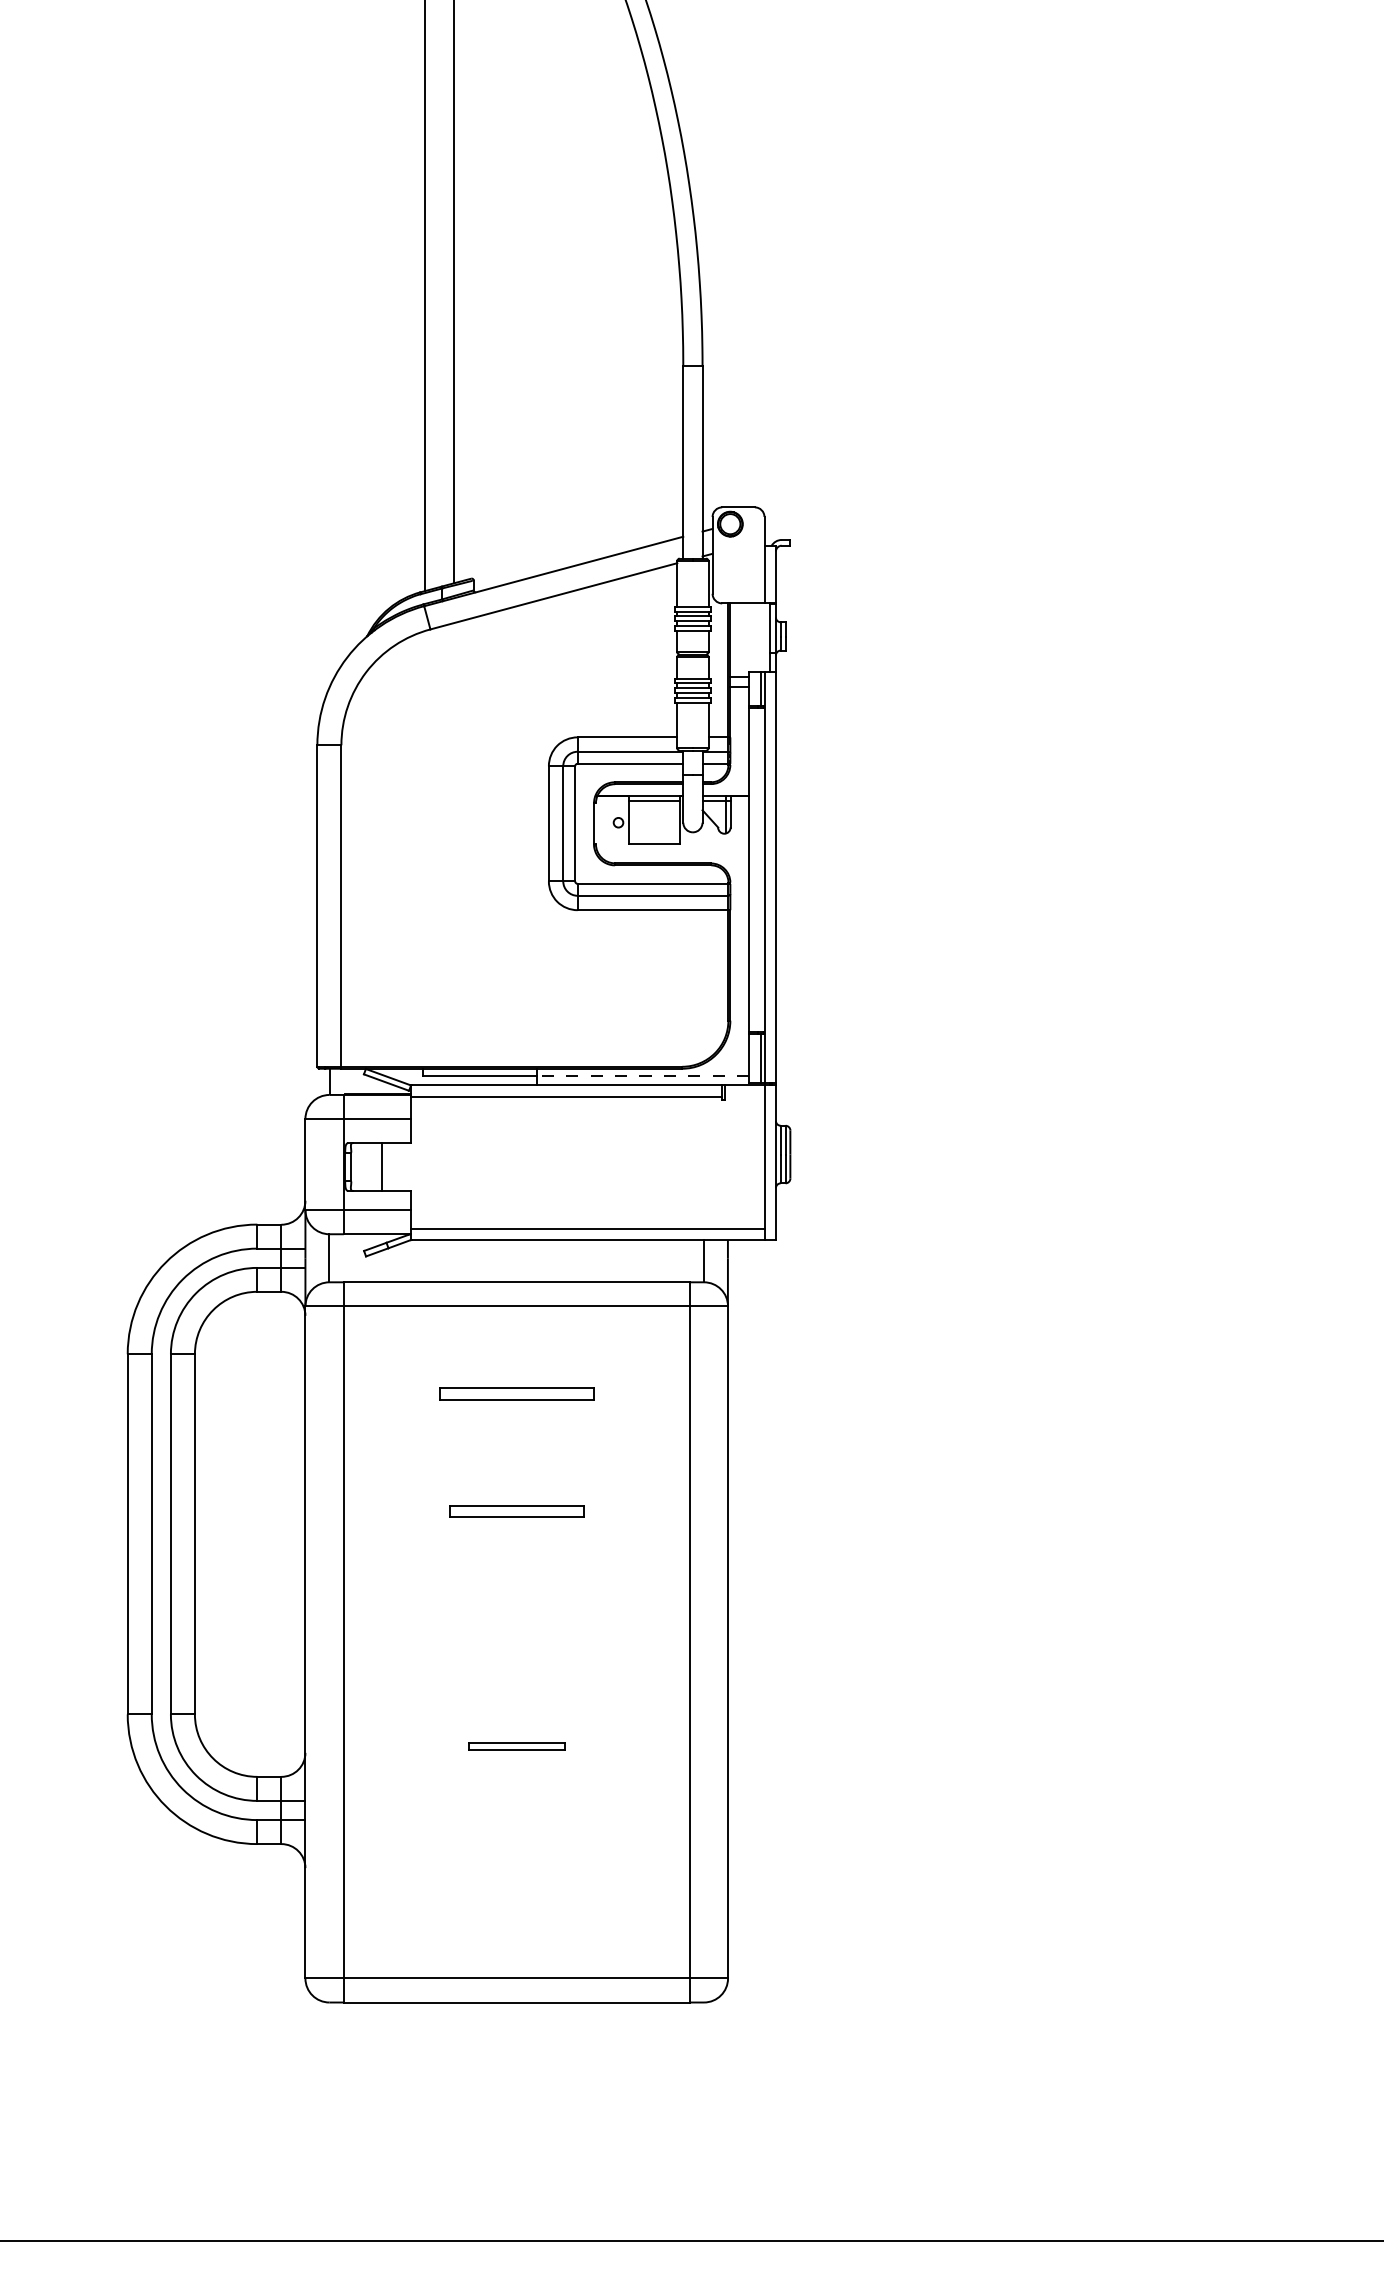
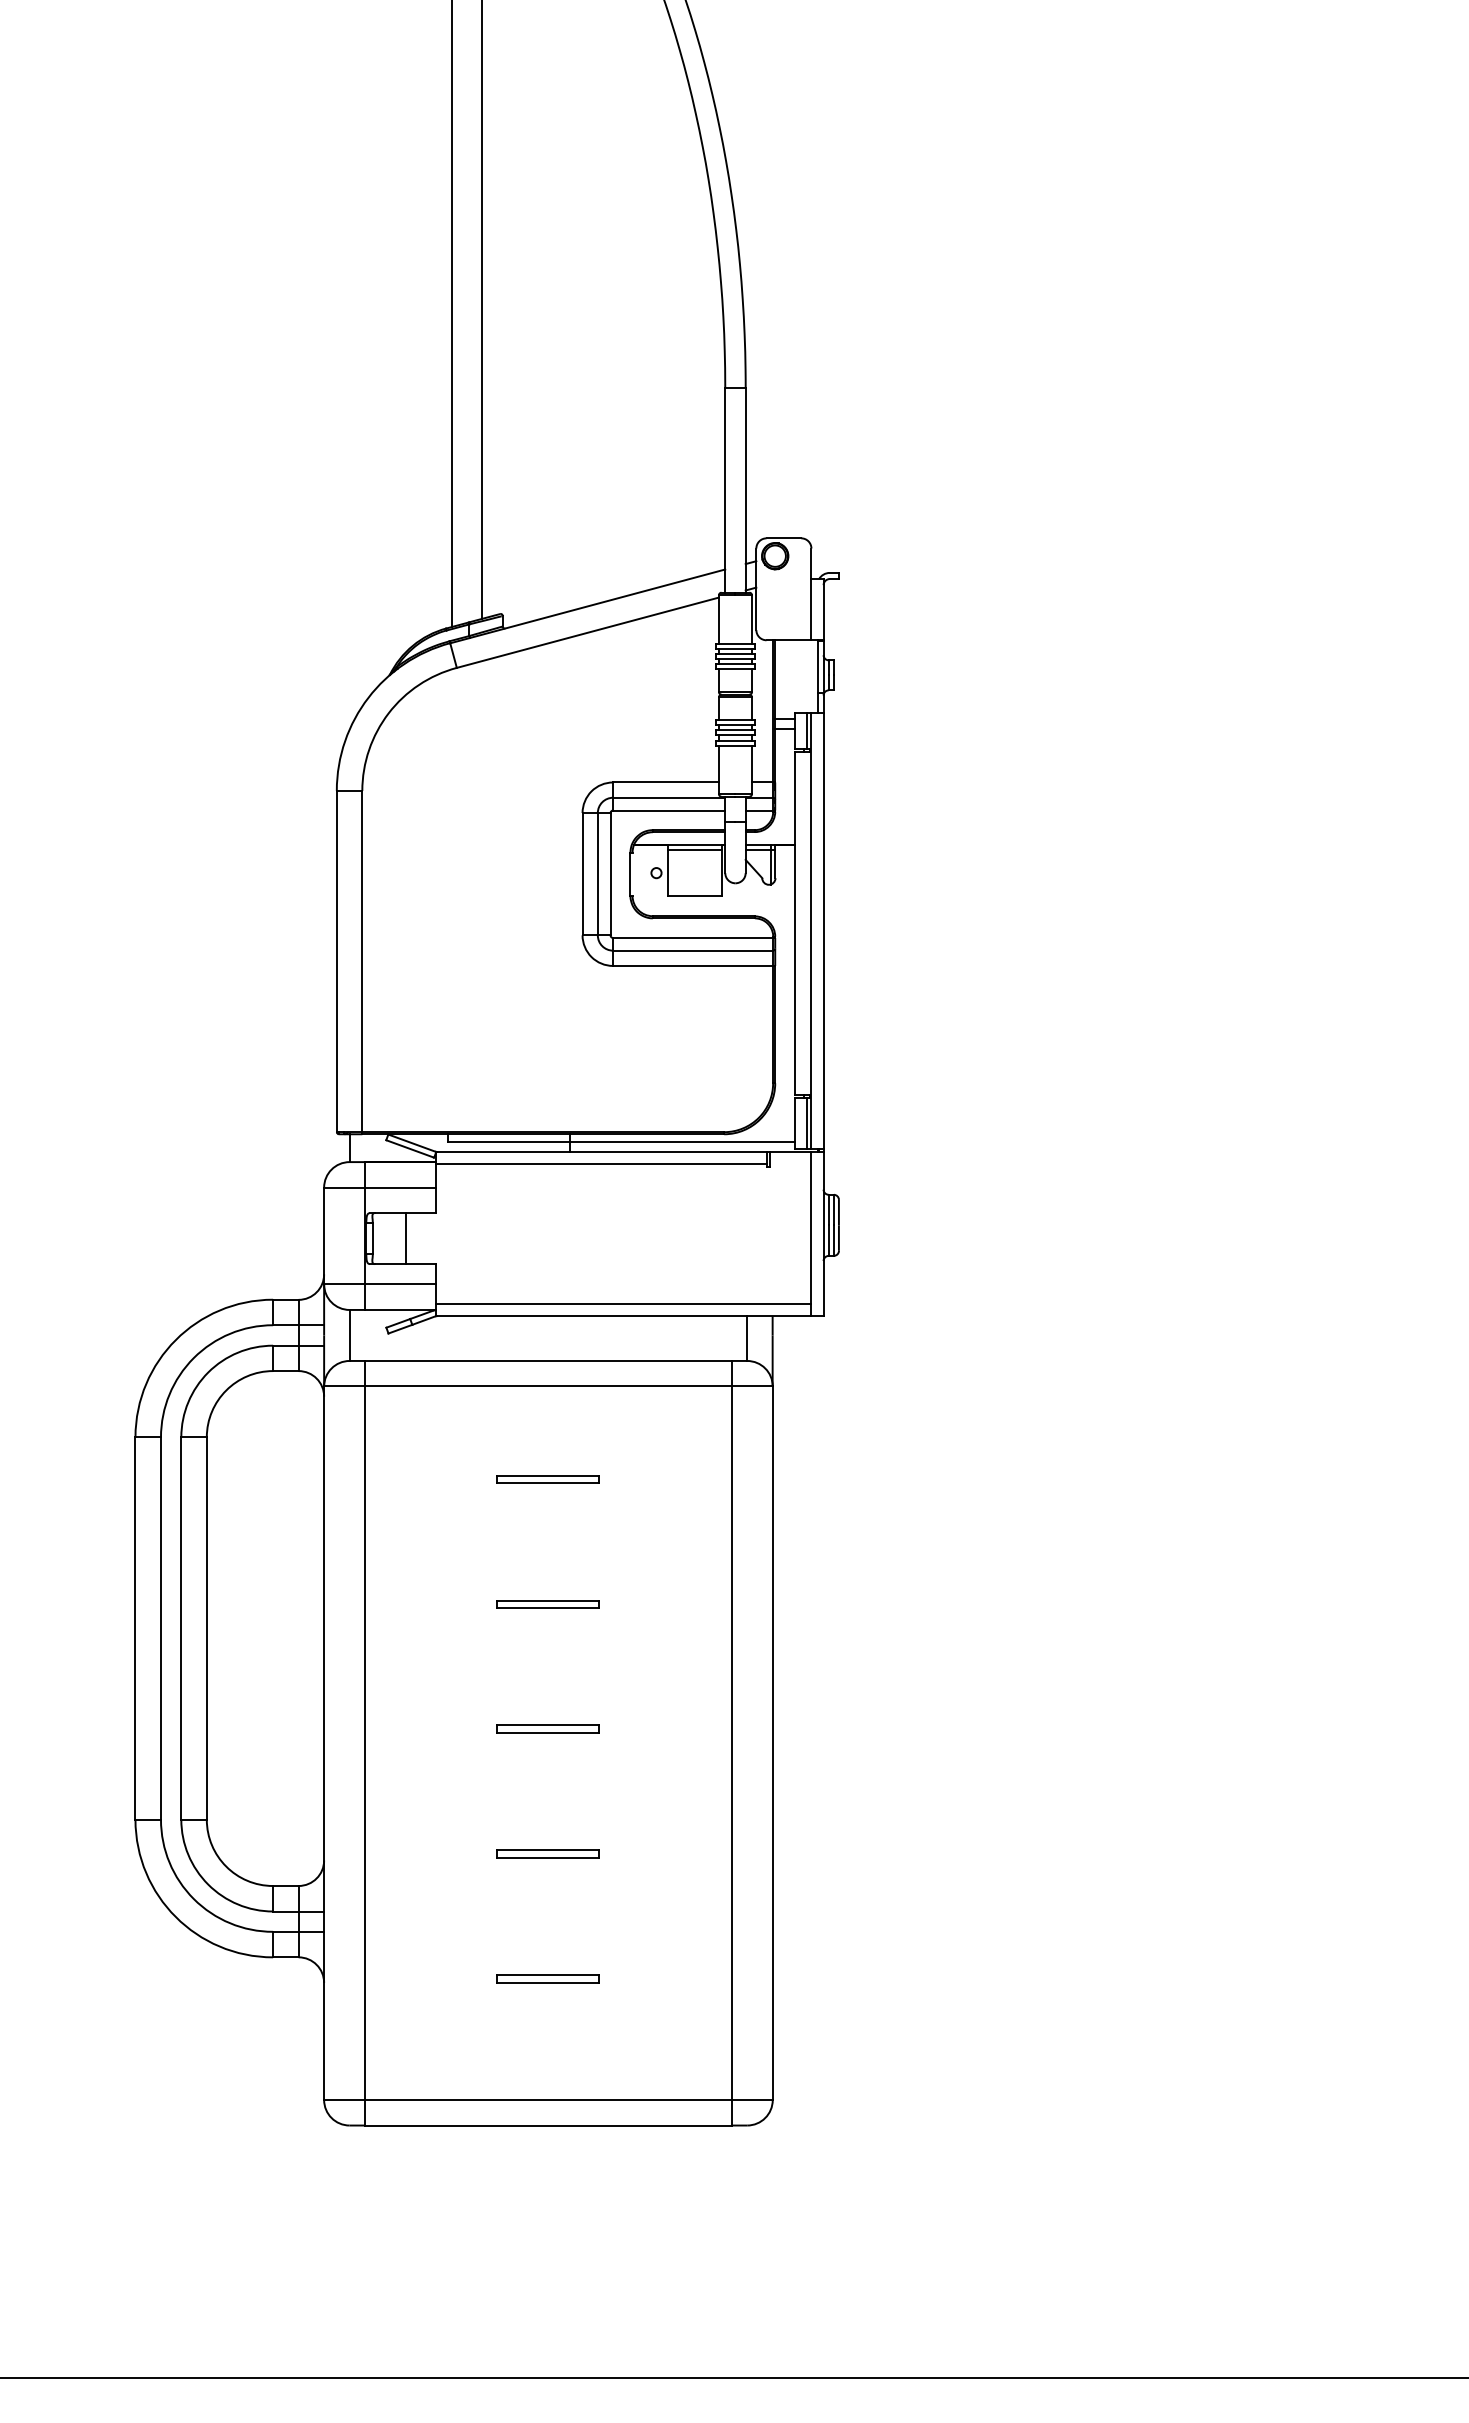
line: (643, 1075) -> (682, 1141), dashed -> solid
part: (515, 1393) -> (547, 1479), size x0.62
part: (515, 1511) -> (547, 1604), size x0.71
part: (515, 1628) -> (547, 1728), added
part: (515, 1864) -> (547, 1978), added

